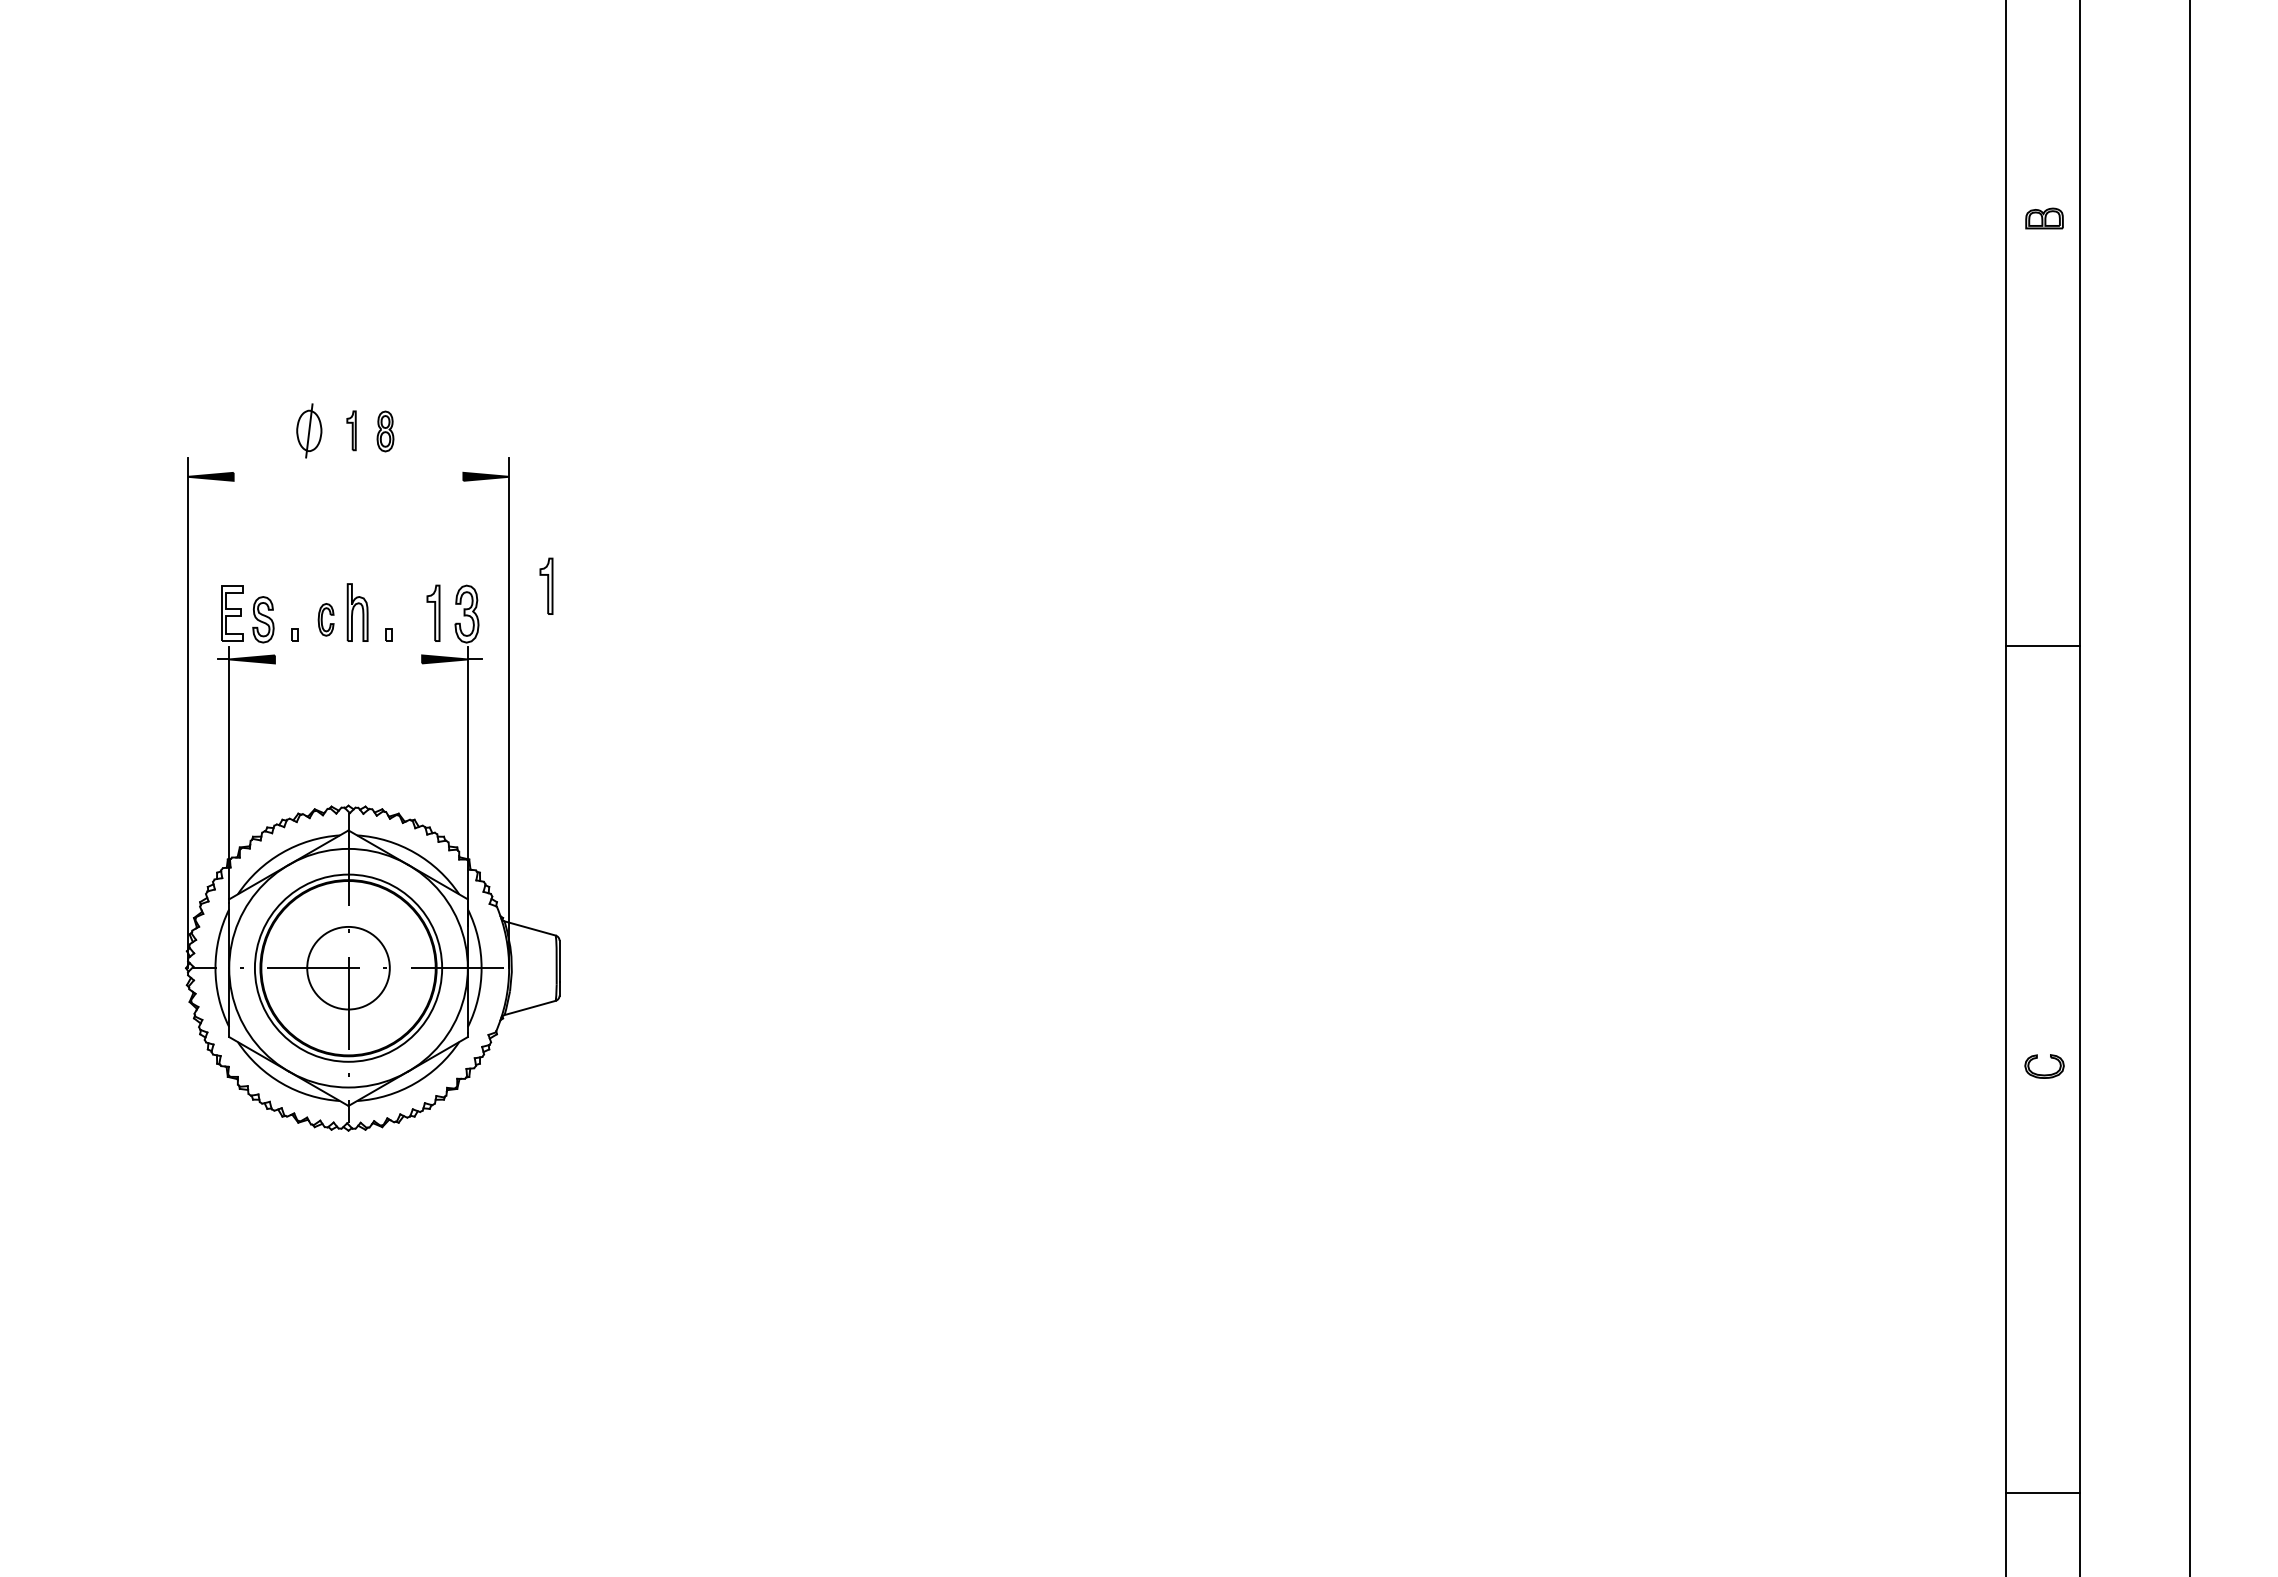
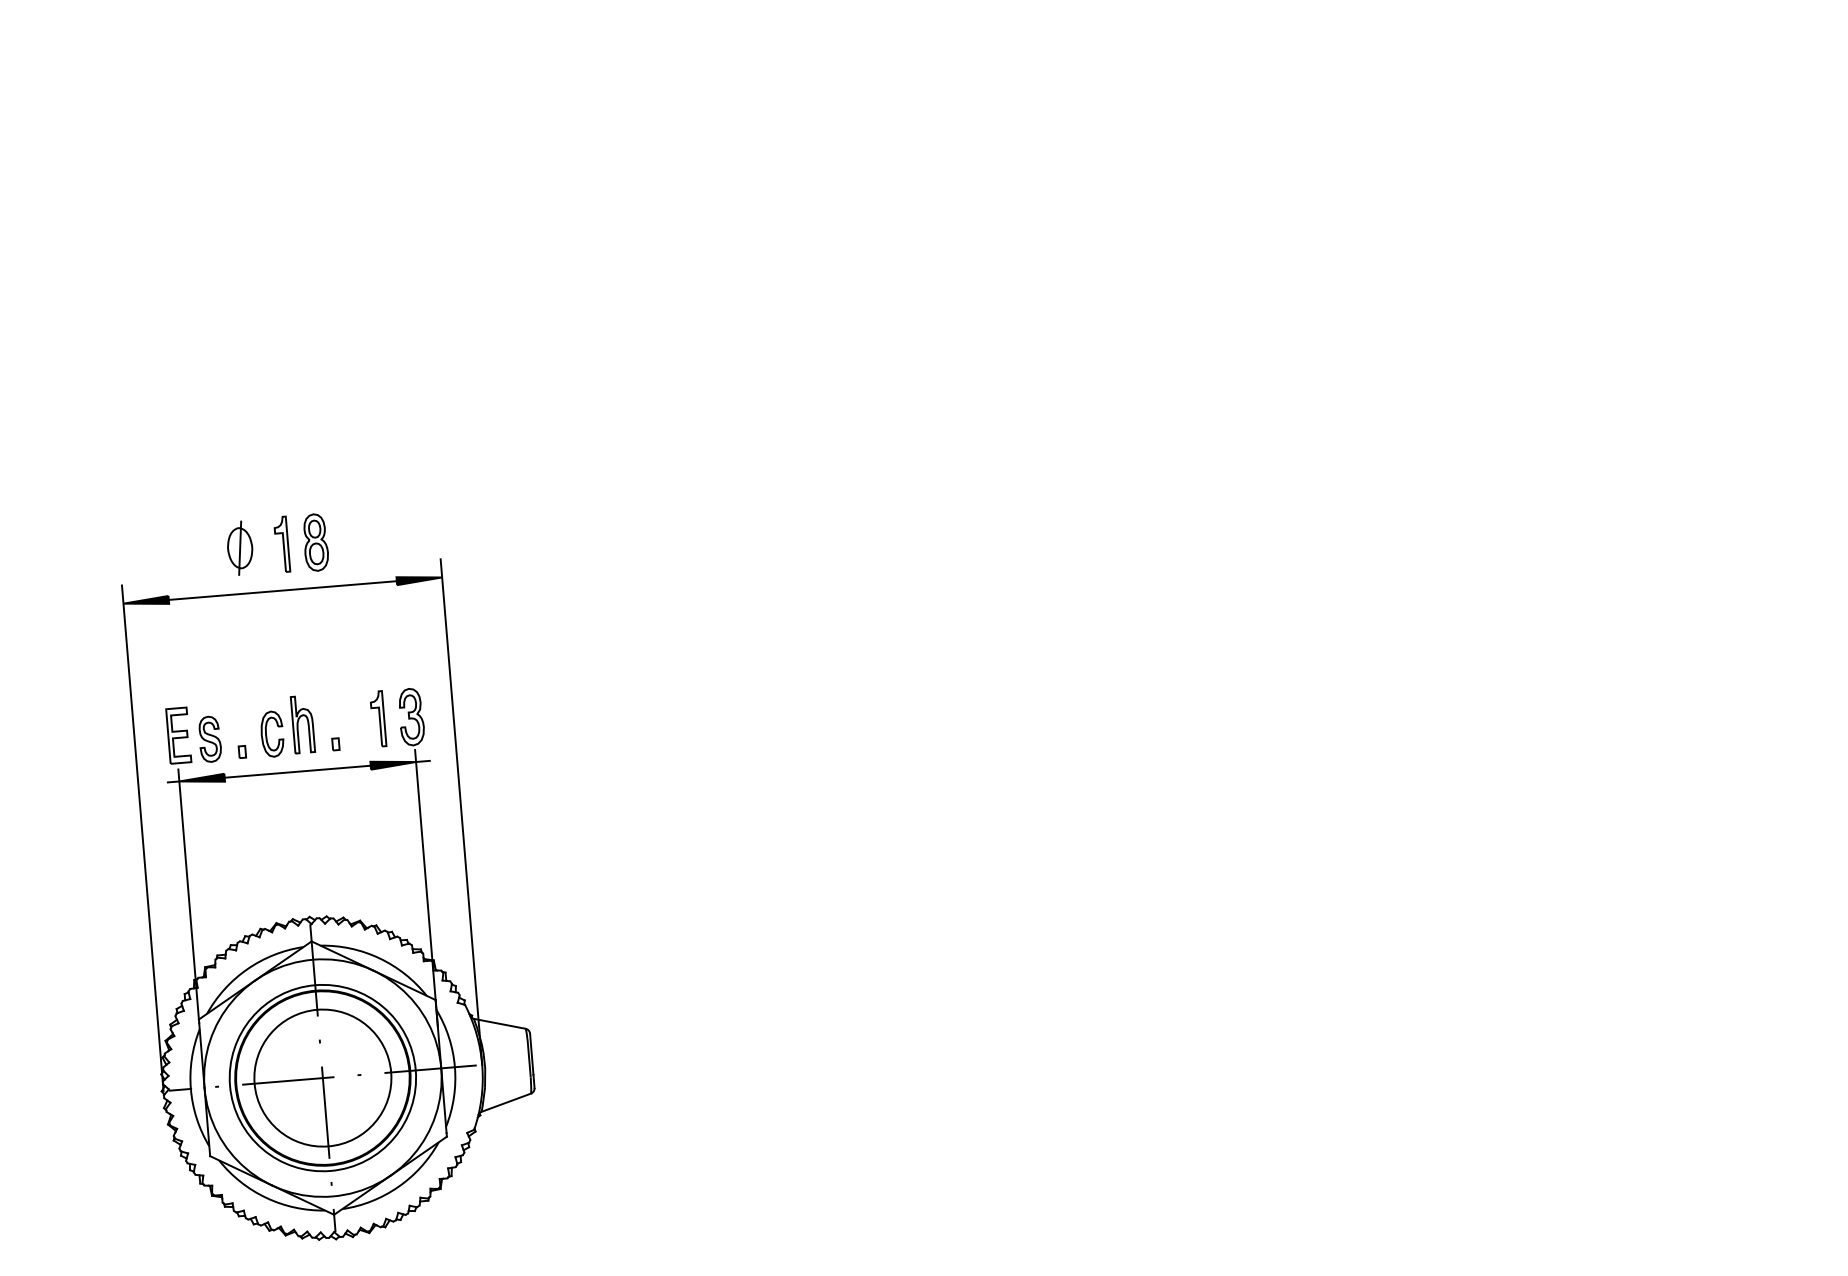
part: (351, 430) -> (281, 544), size x1.43
part: (385, 431) -> (315, 542), size x1.43
line: (348, 476) -> (282, 590), added
part: (546, 585) -> (488, 682), removed
part: (325, 619) -> (271, 733), size x1.43
line: (348, 659) -> (297, 771), added
circle: (348, 968) -> (322, 1078), size x1.67

